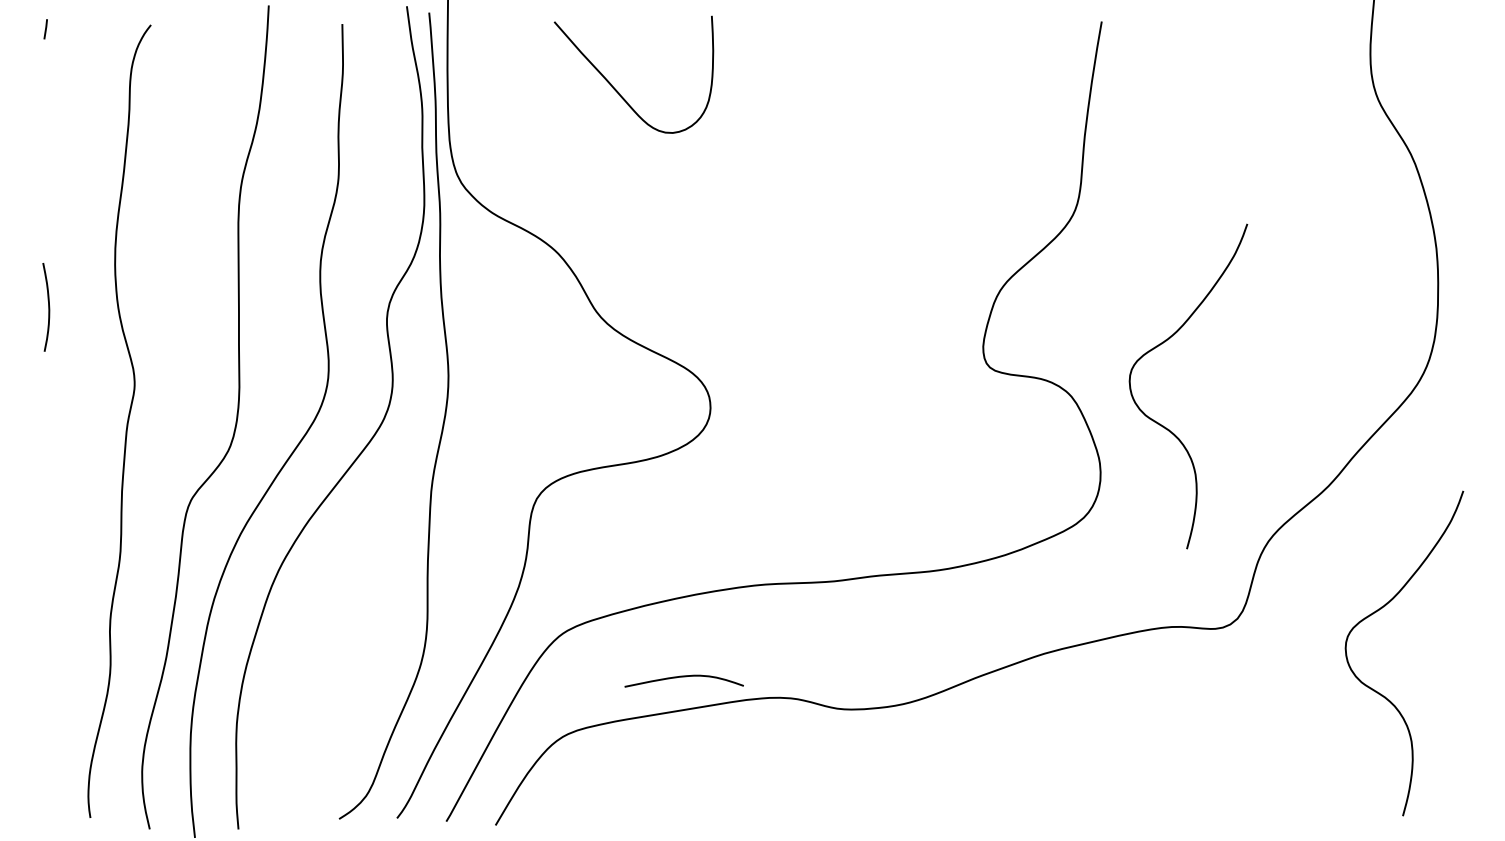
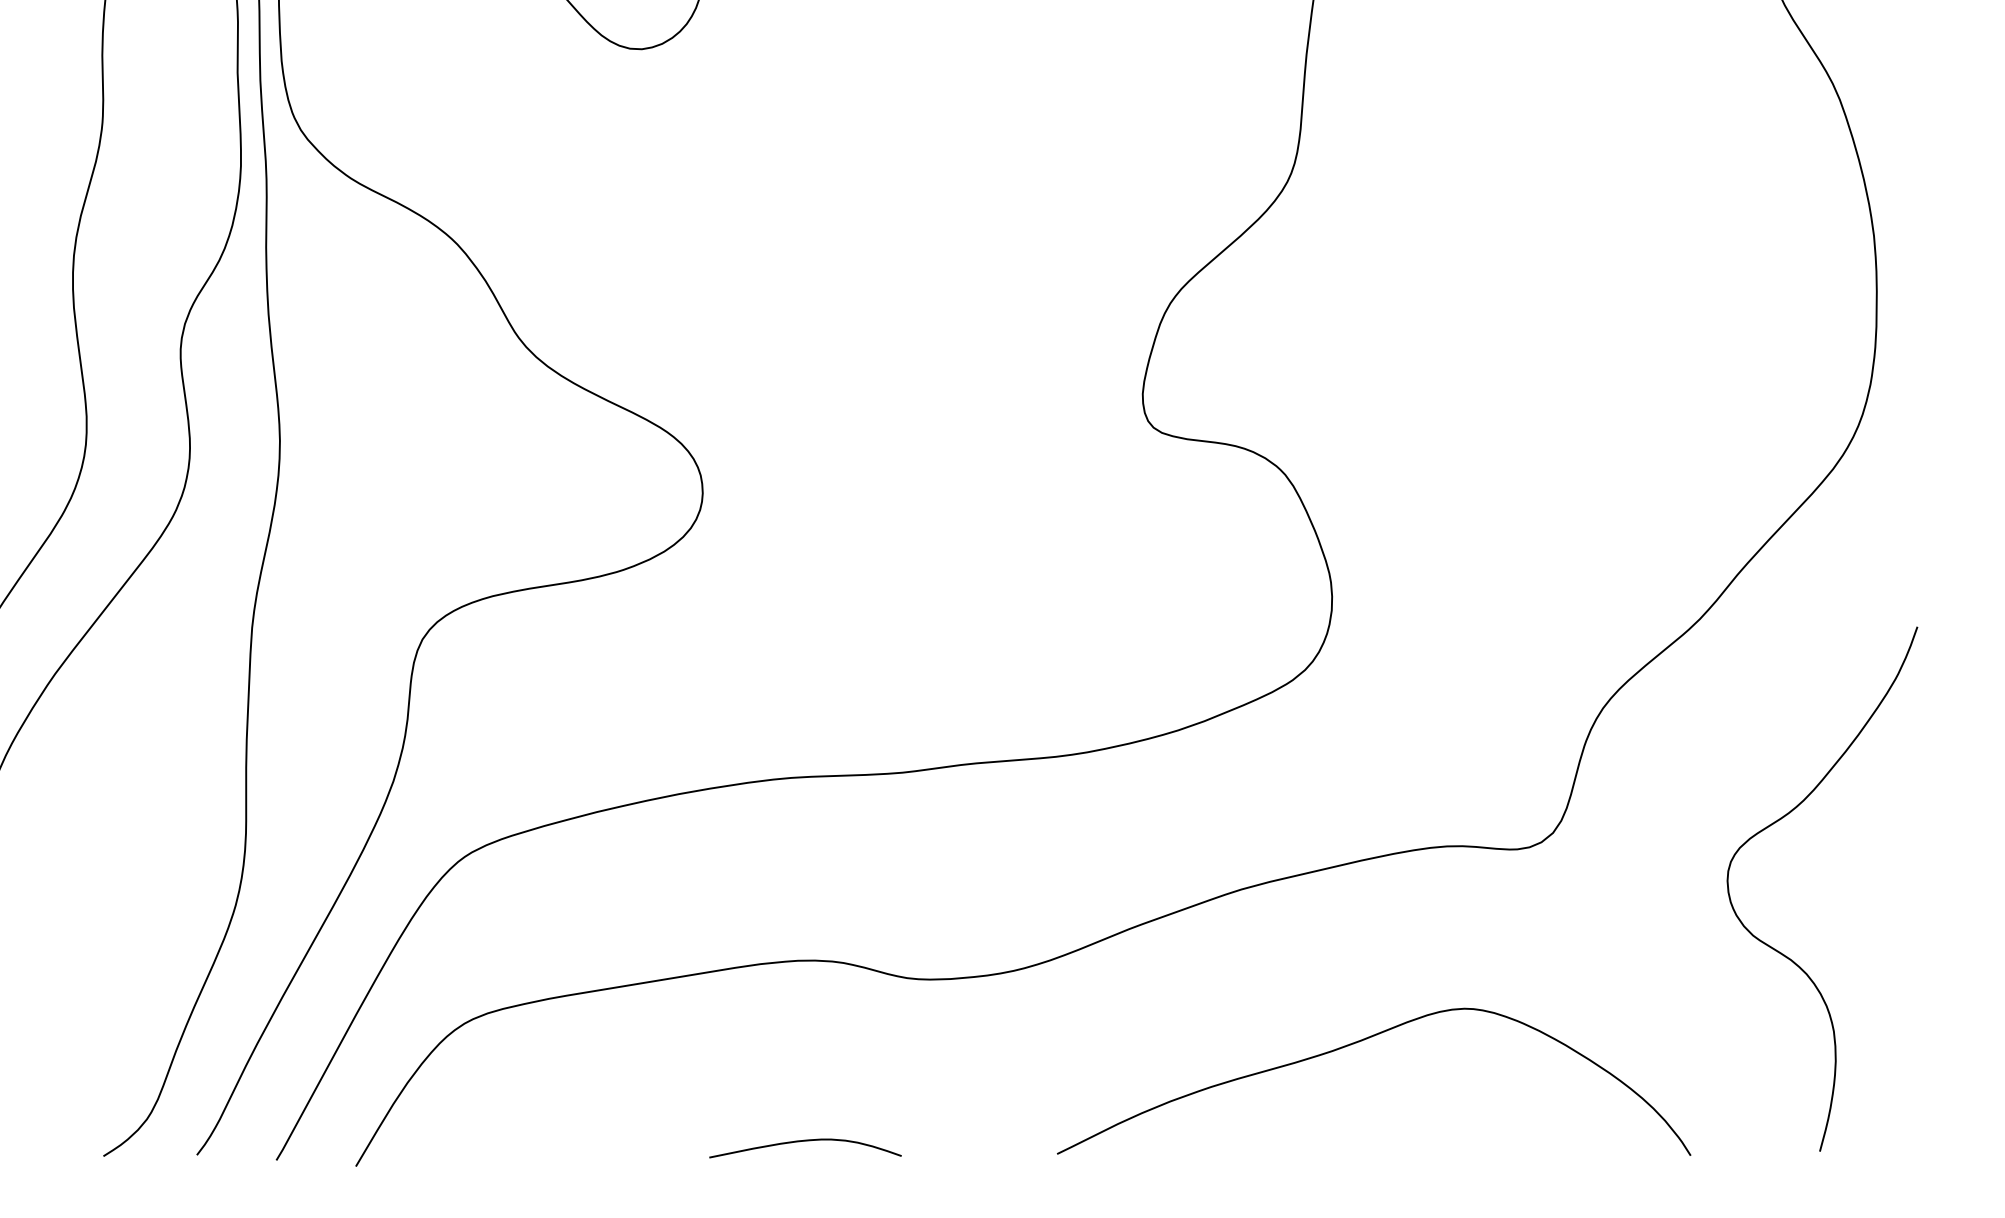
curve: (1163, 425) -> (1433, 521), removed
curve: (683, 677) -> (804, 1142), moved
curve: (1116, 749) -> (1357, 1044), added

